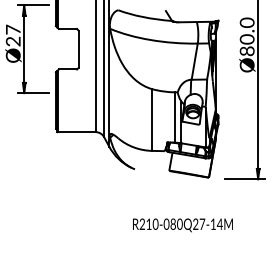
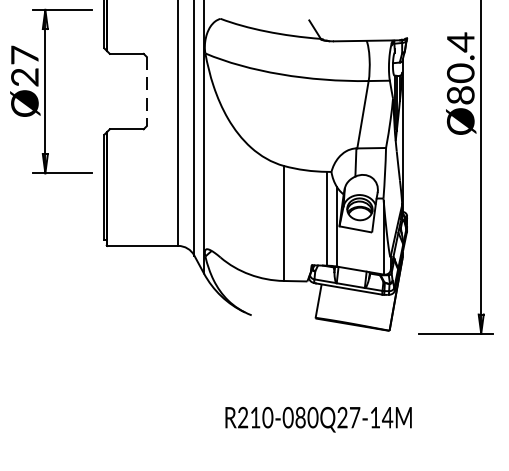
text: (246, 22) -> (459, 41), Ø80.0 -> Ø80.4
line: (78, 49) -> (146, 92), solid -> dashed
text: (182, 225) -> (317, 419), moved

